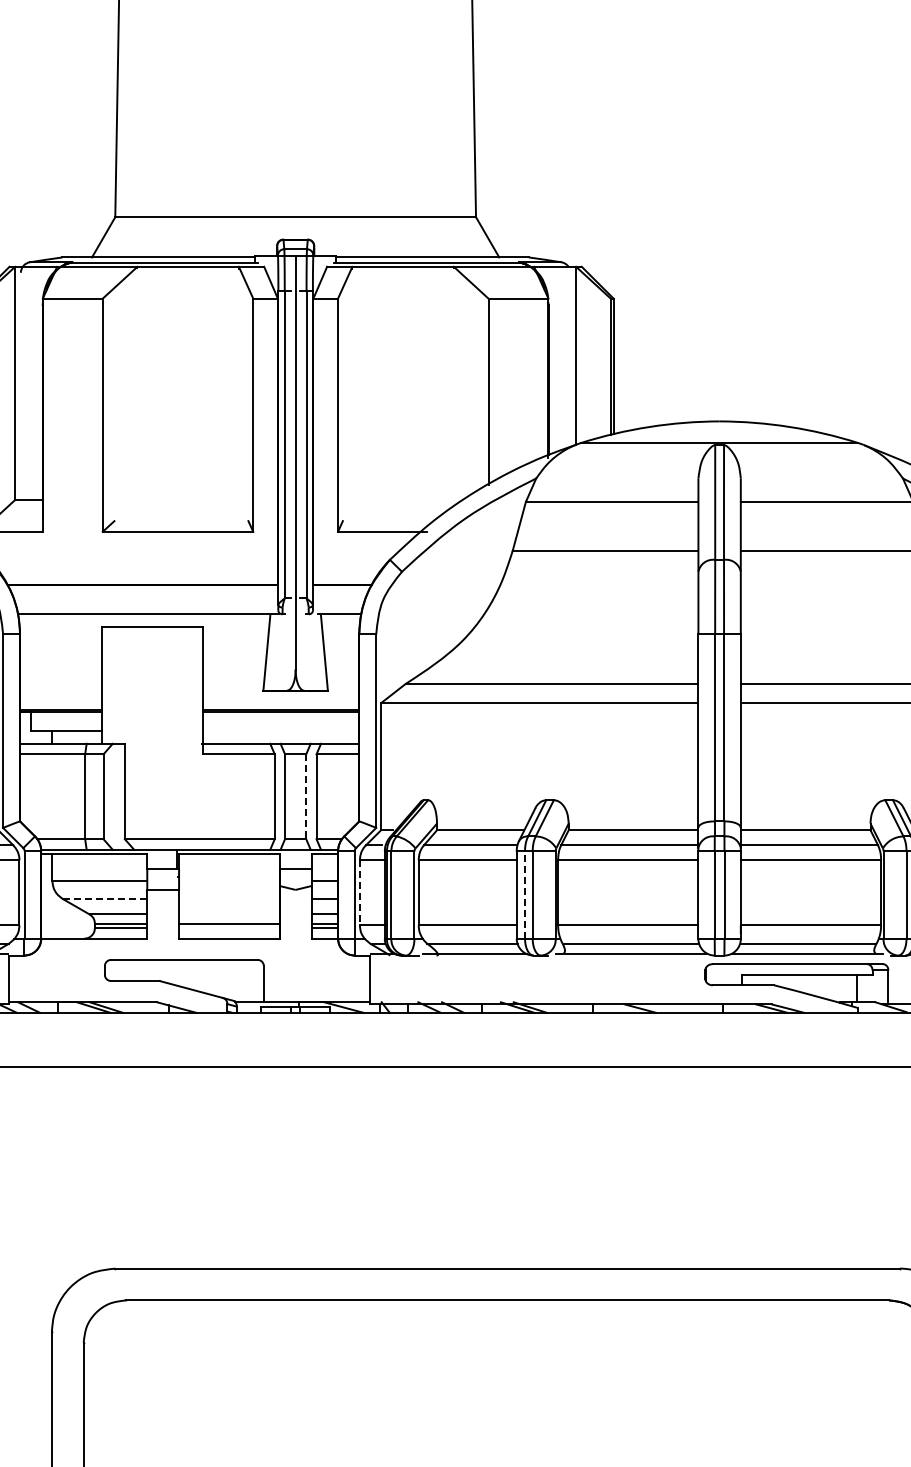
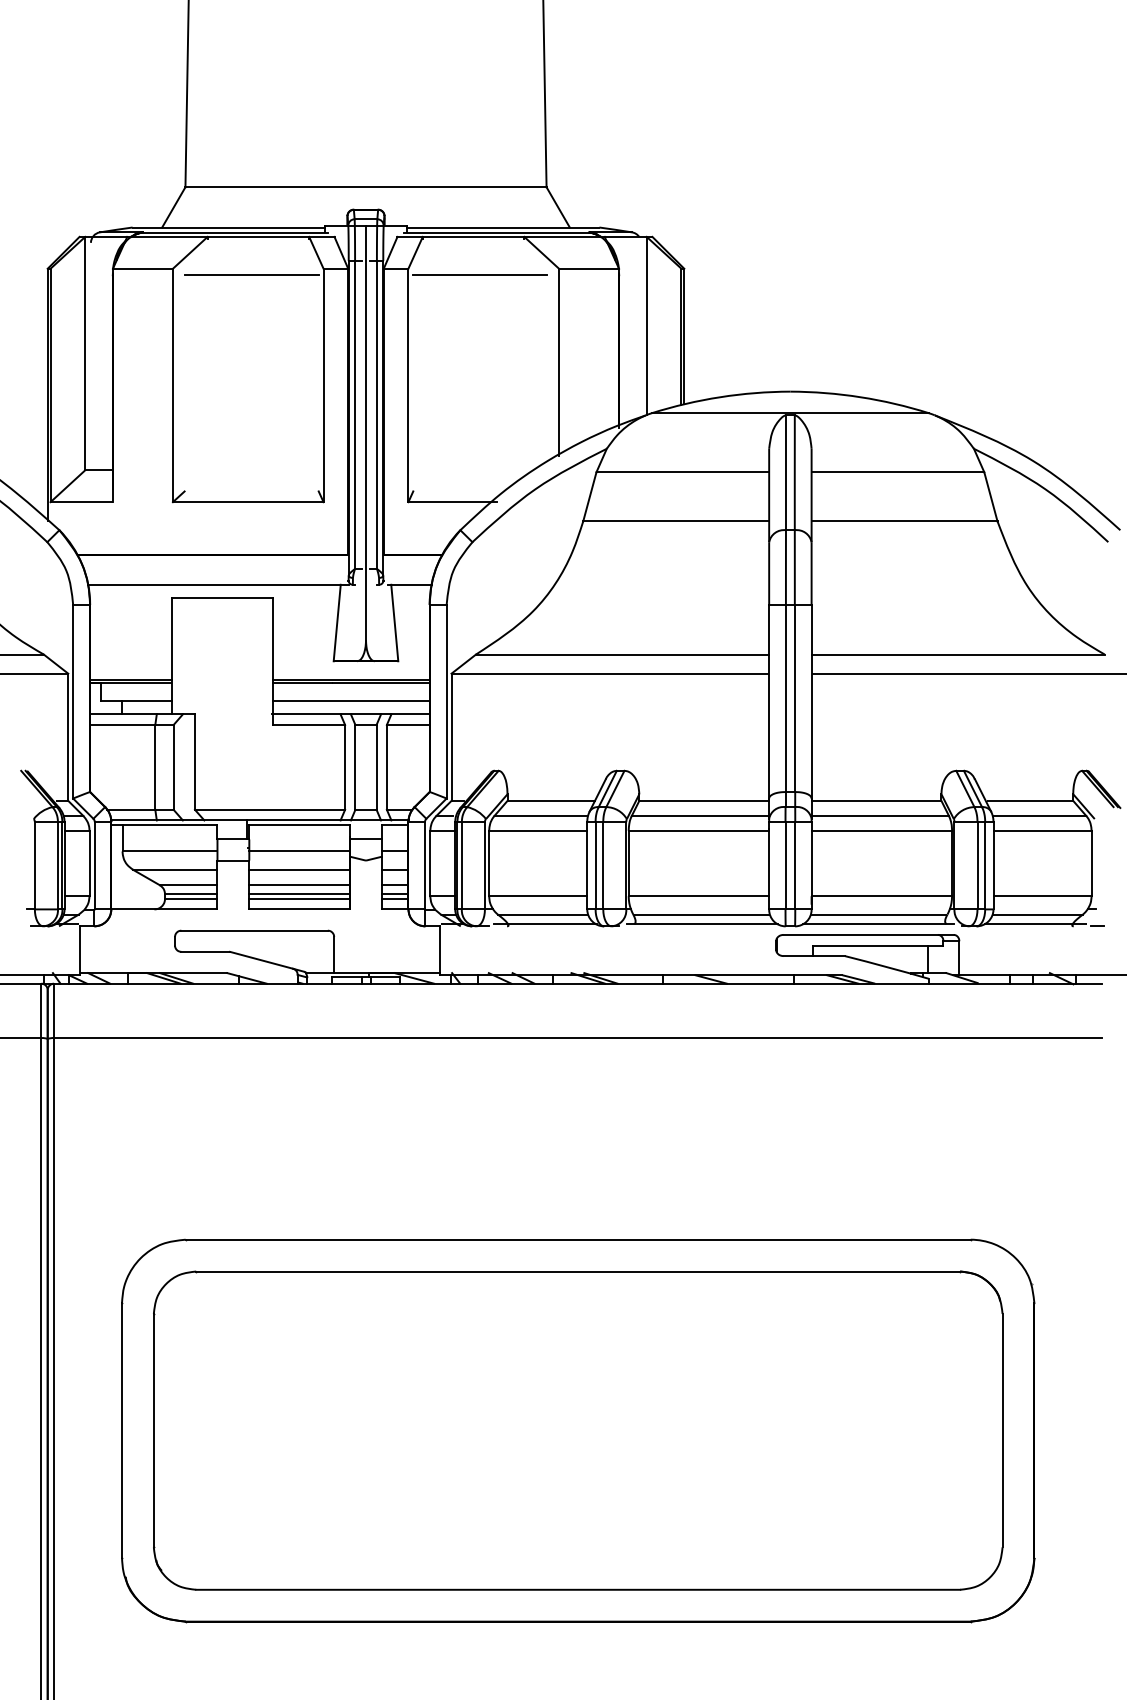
line: (181, 305) -> (251, 275), added
line: (410, 305) -> (480, 275), added
line: (281, 730) -> (351, 701), added
line: (306, 796) -> (376, 767), dashed -> solid
line: (229, 880) -> (299, 851), added
line: (360, 892) -> (430, 863), dashed -> solid
line: (524, 894) -> (595, 865), dashed -> solid
line: (104, 898) -> (174, 869), dashed -> solid
line: (229, 898) -> (299, 869), added
line: (229, 914) -> (299, 885), added
line: (229, 927) -> (299, 898), added

